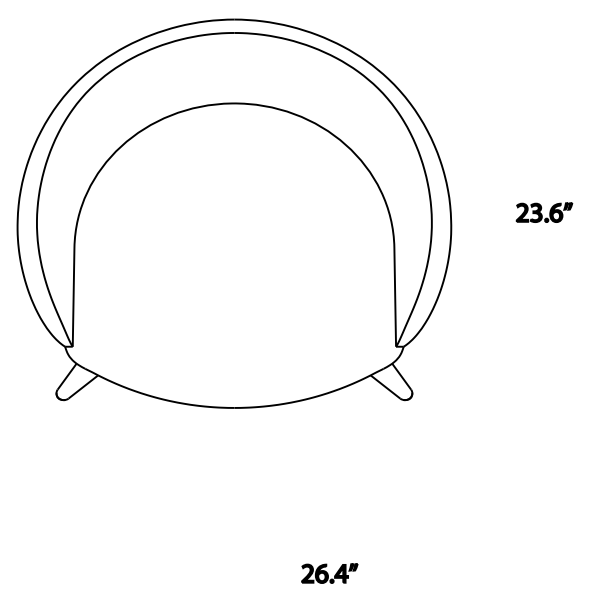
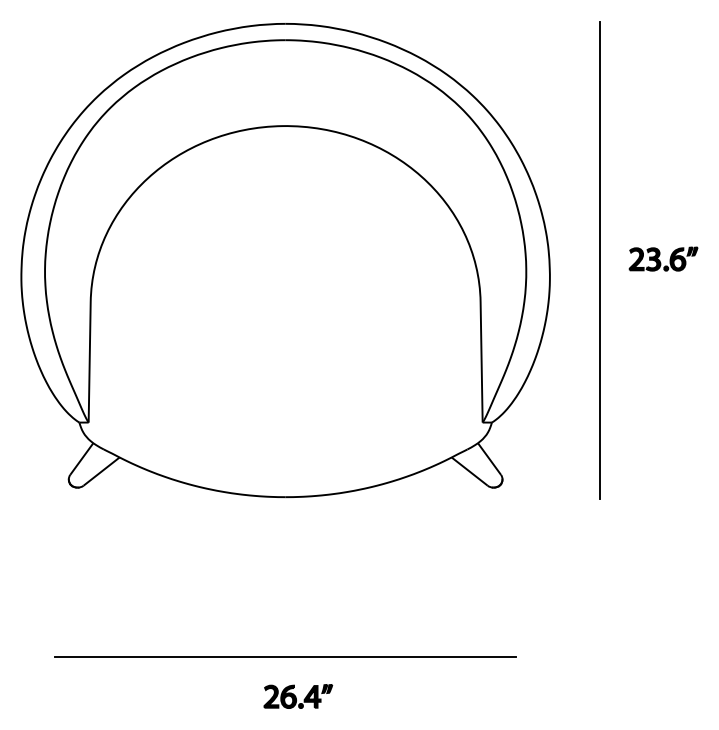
line: (492, 213) -> (600, 260), added
line: (234, 538) -> (285, 656), added
part: (329, 573) -> (297, 696), moved

